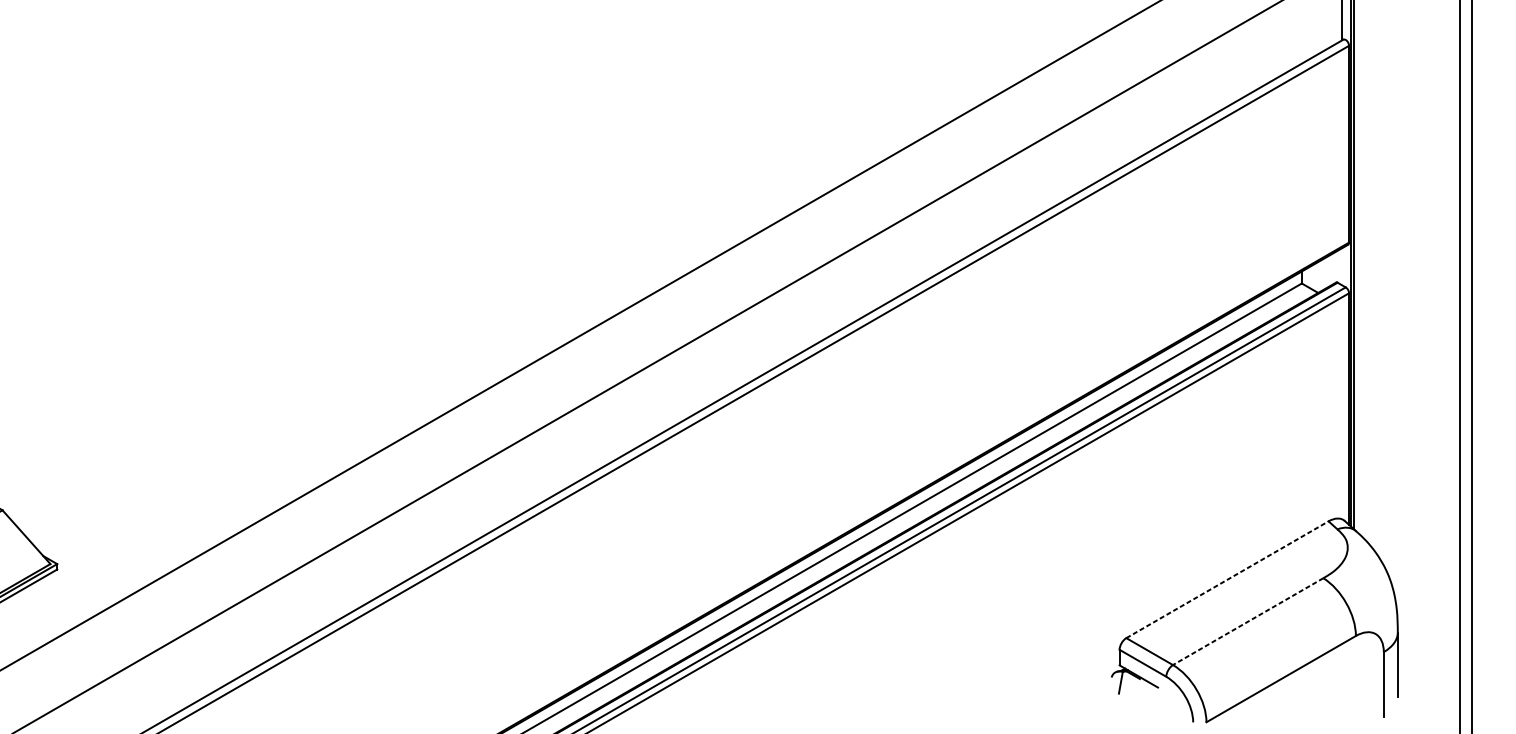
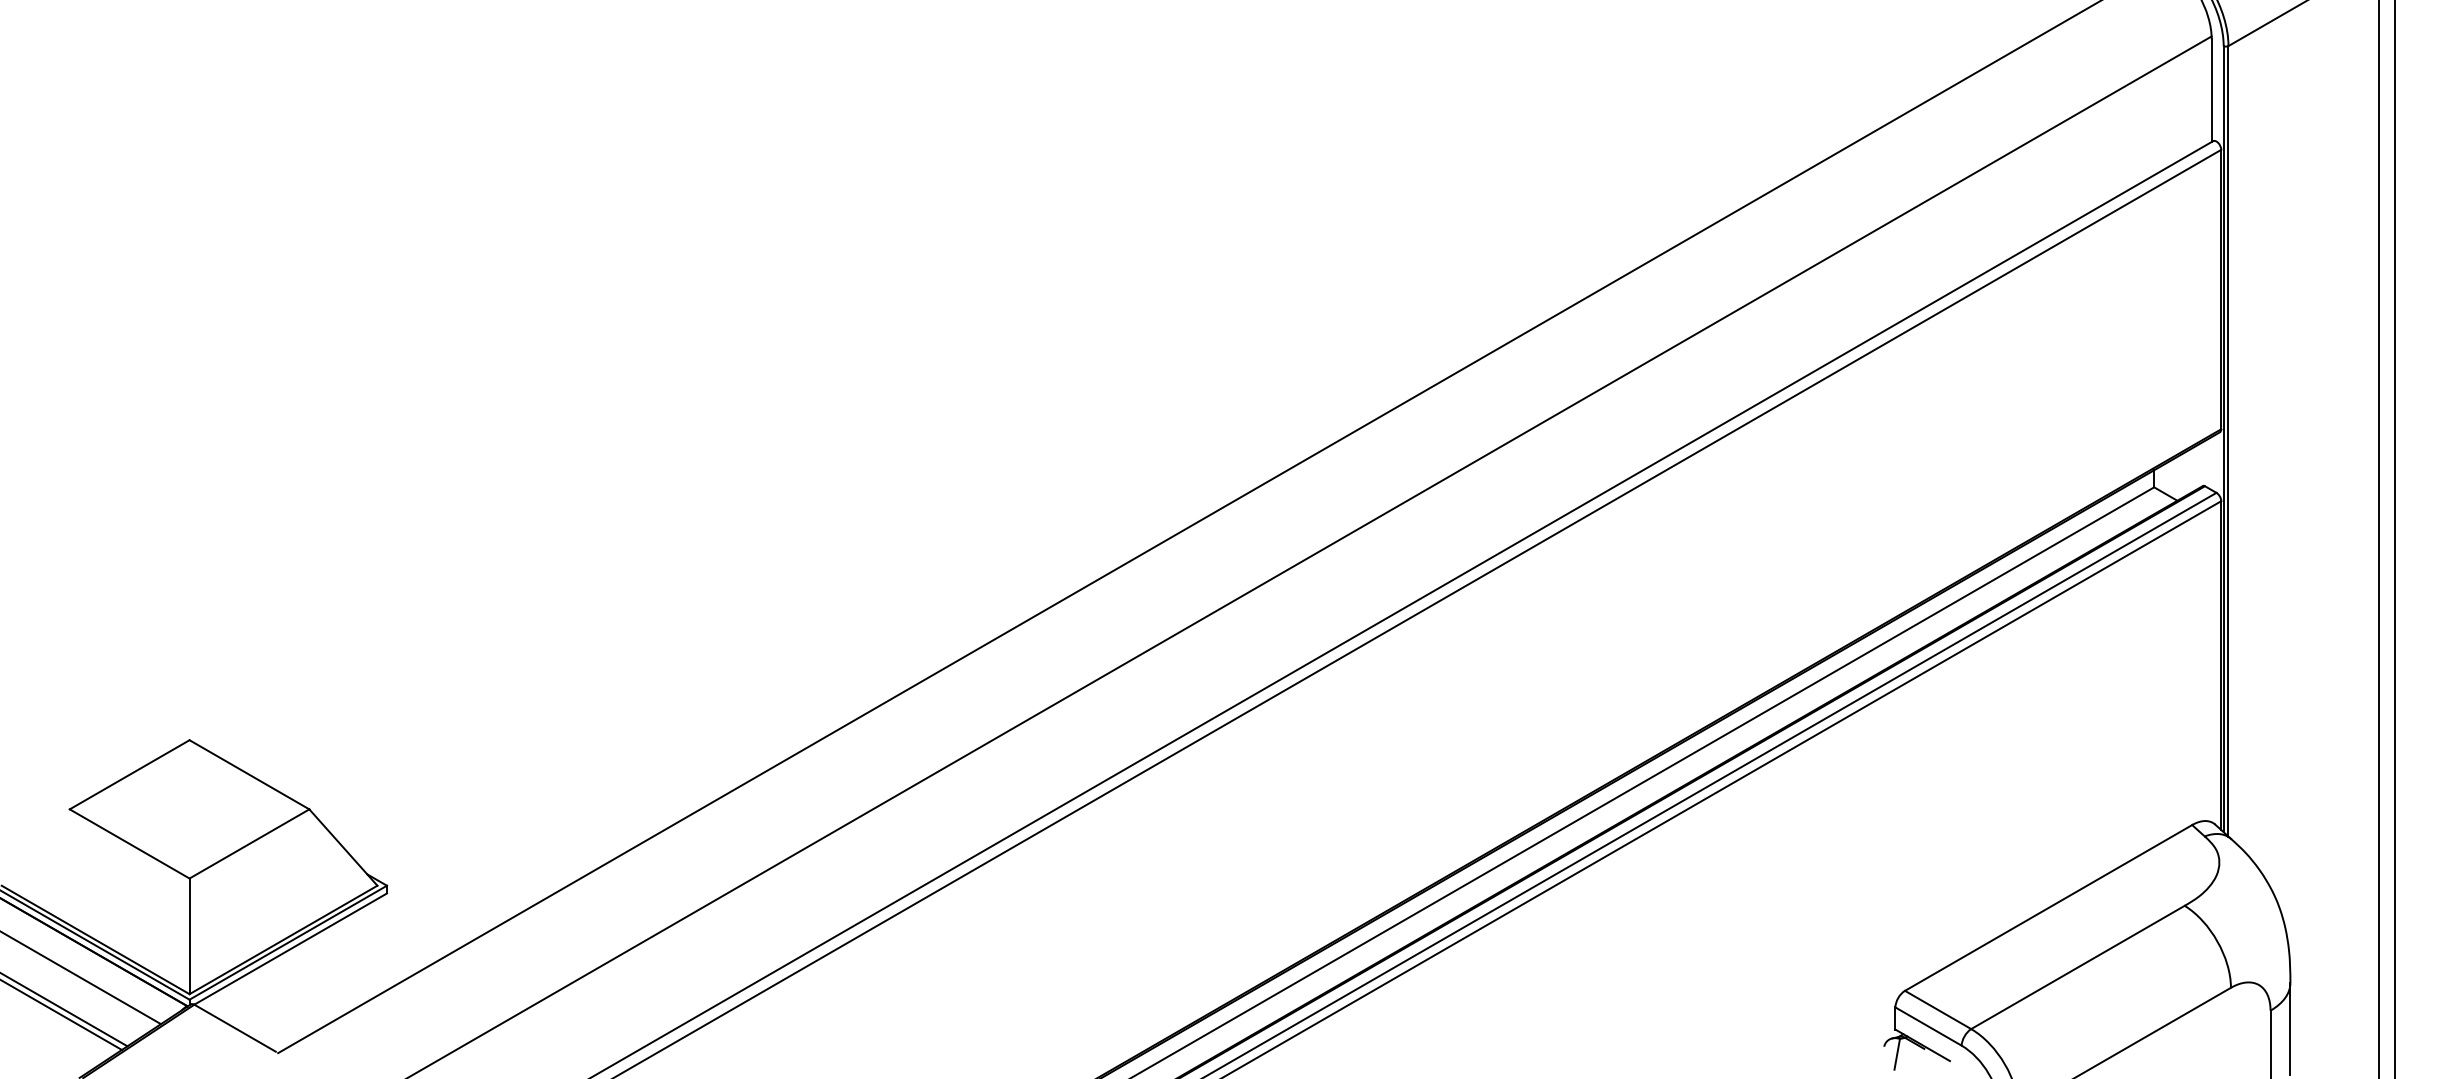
line: (1227, 579) -> (2048, 907), dashed -> solid
line: (1247, 621) -> (2077, 967), dashed -> solid

